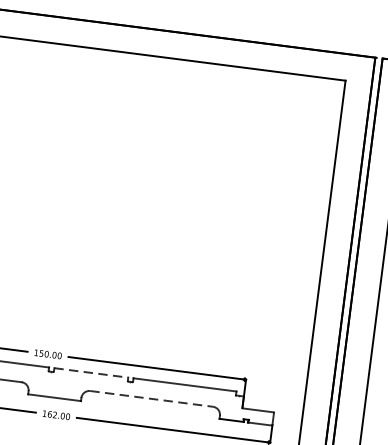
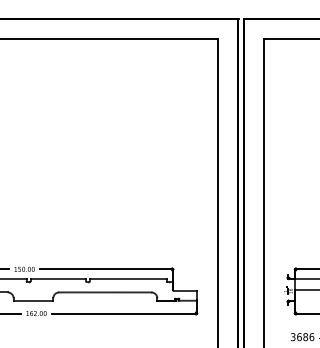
line: (91, 372) -> (58, 278), dashed -> solid
line: (151, 399) -> (105, 292), dashed -> solid

